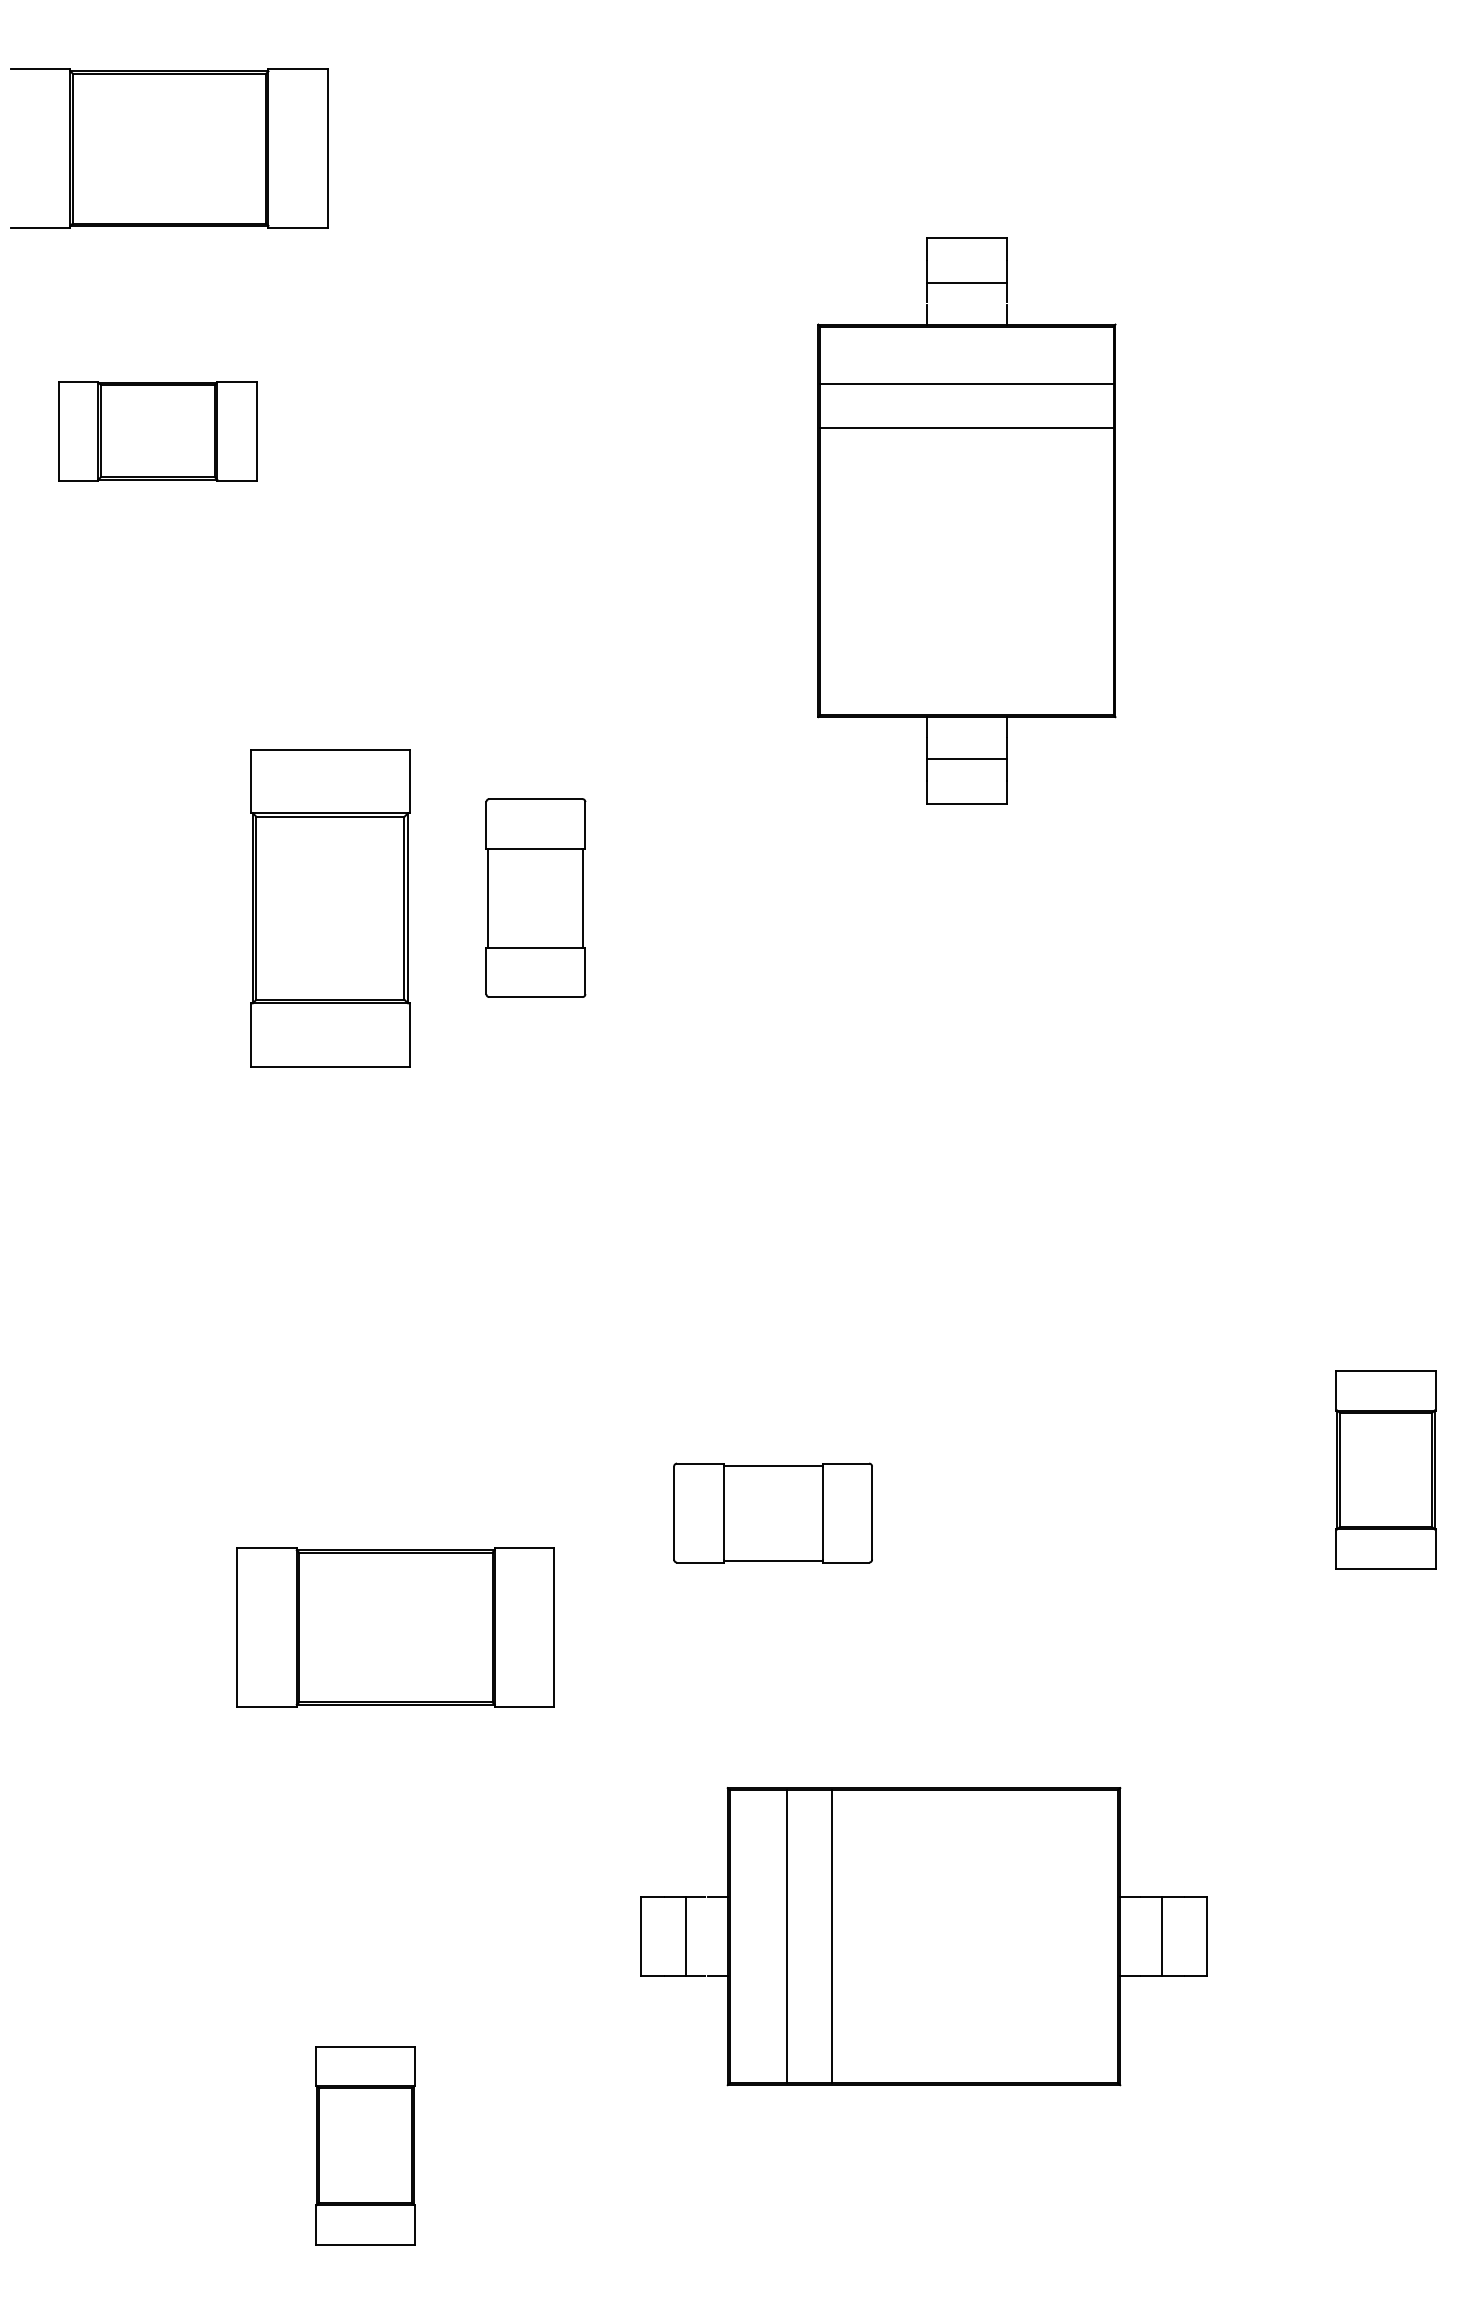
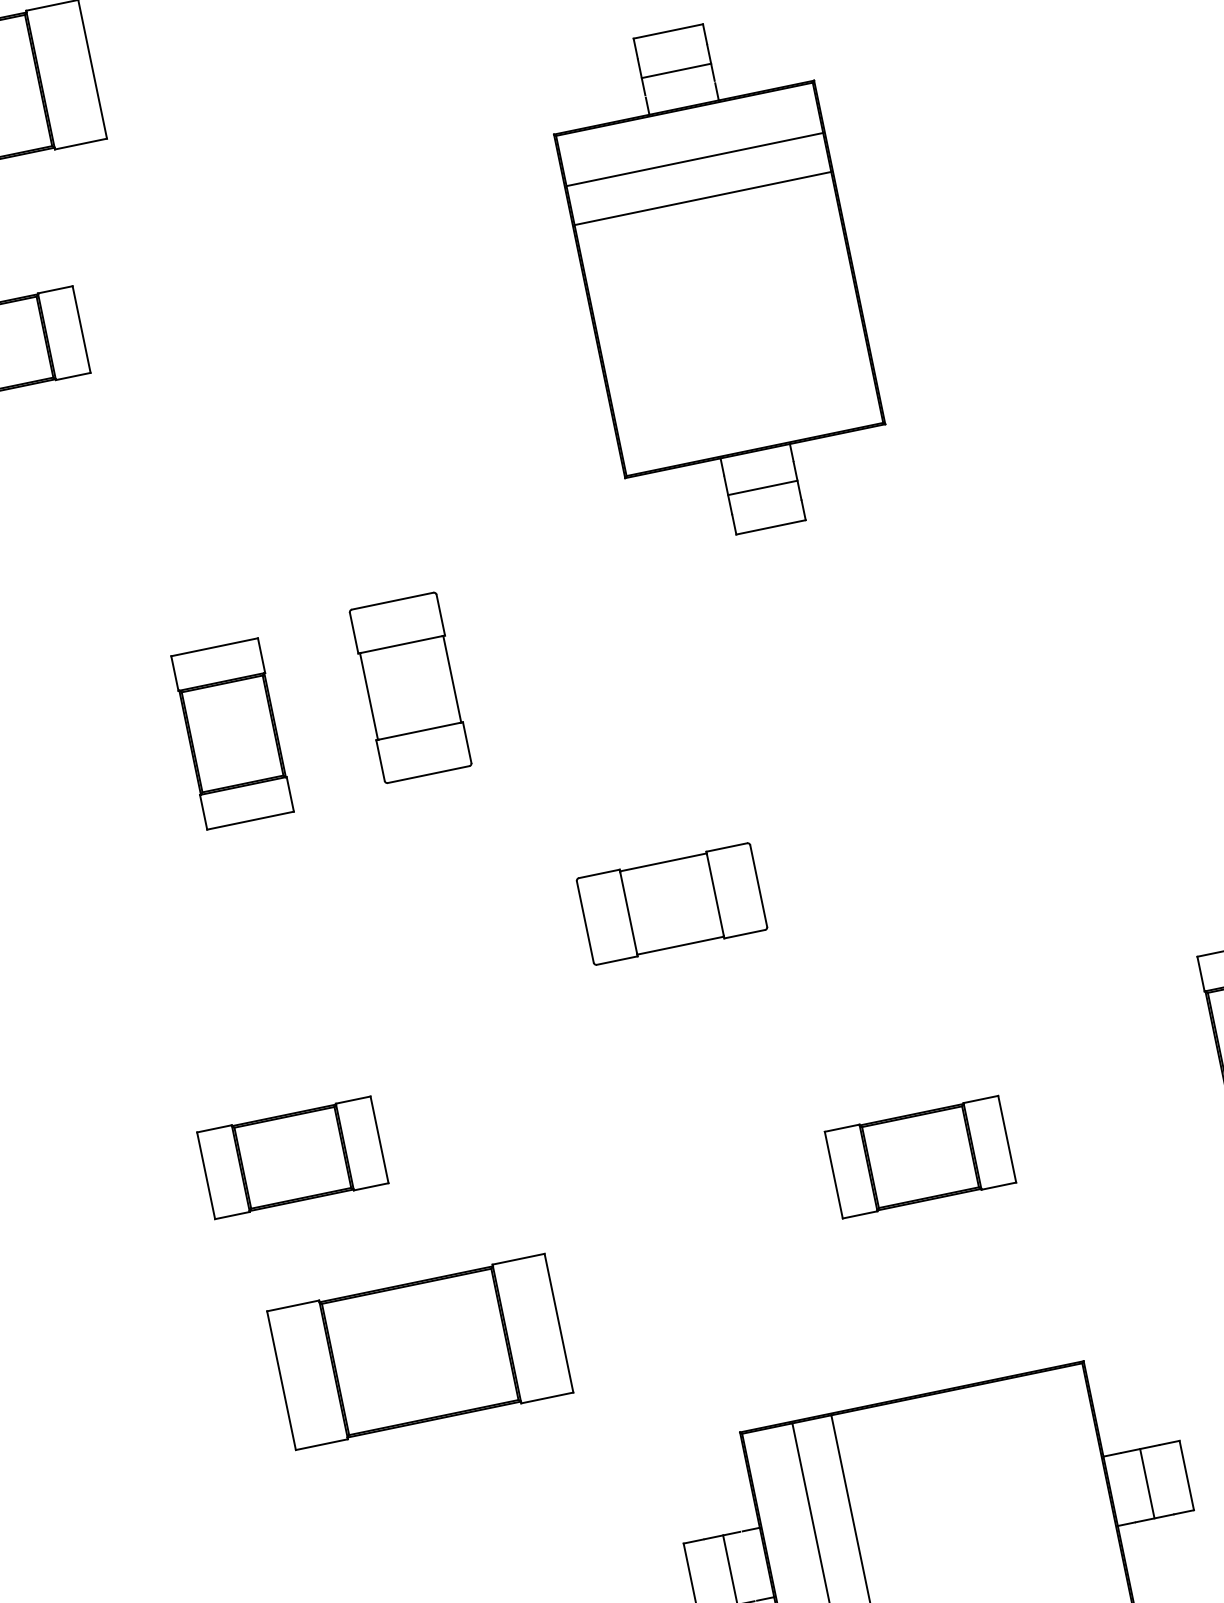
part: (330, 907) -> (232, 733), size x0.62
part: (299, 1385) -> (292, 1157), added
part: (772, 1512) -> (671, 903), moved
part: (987, 1527) -> (920, 1157), added

